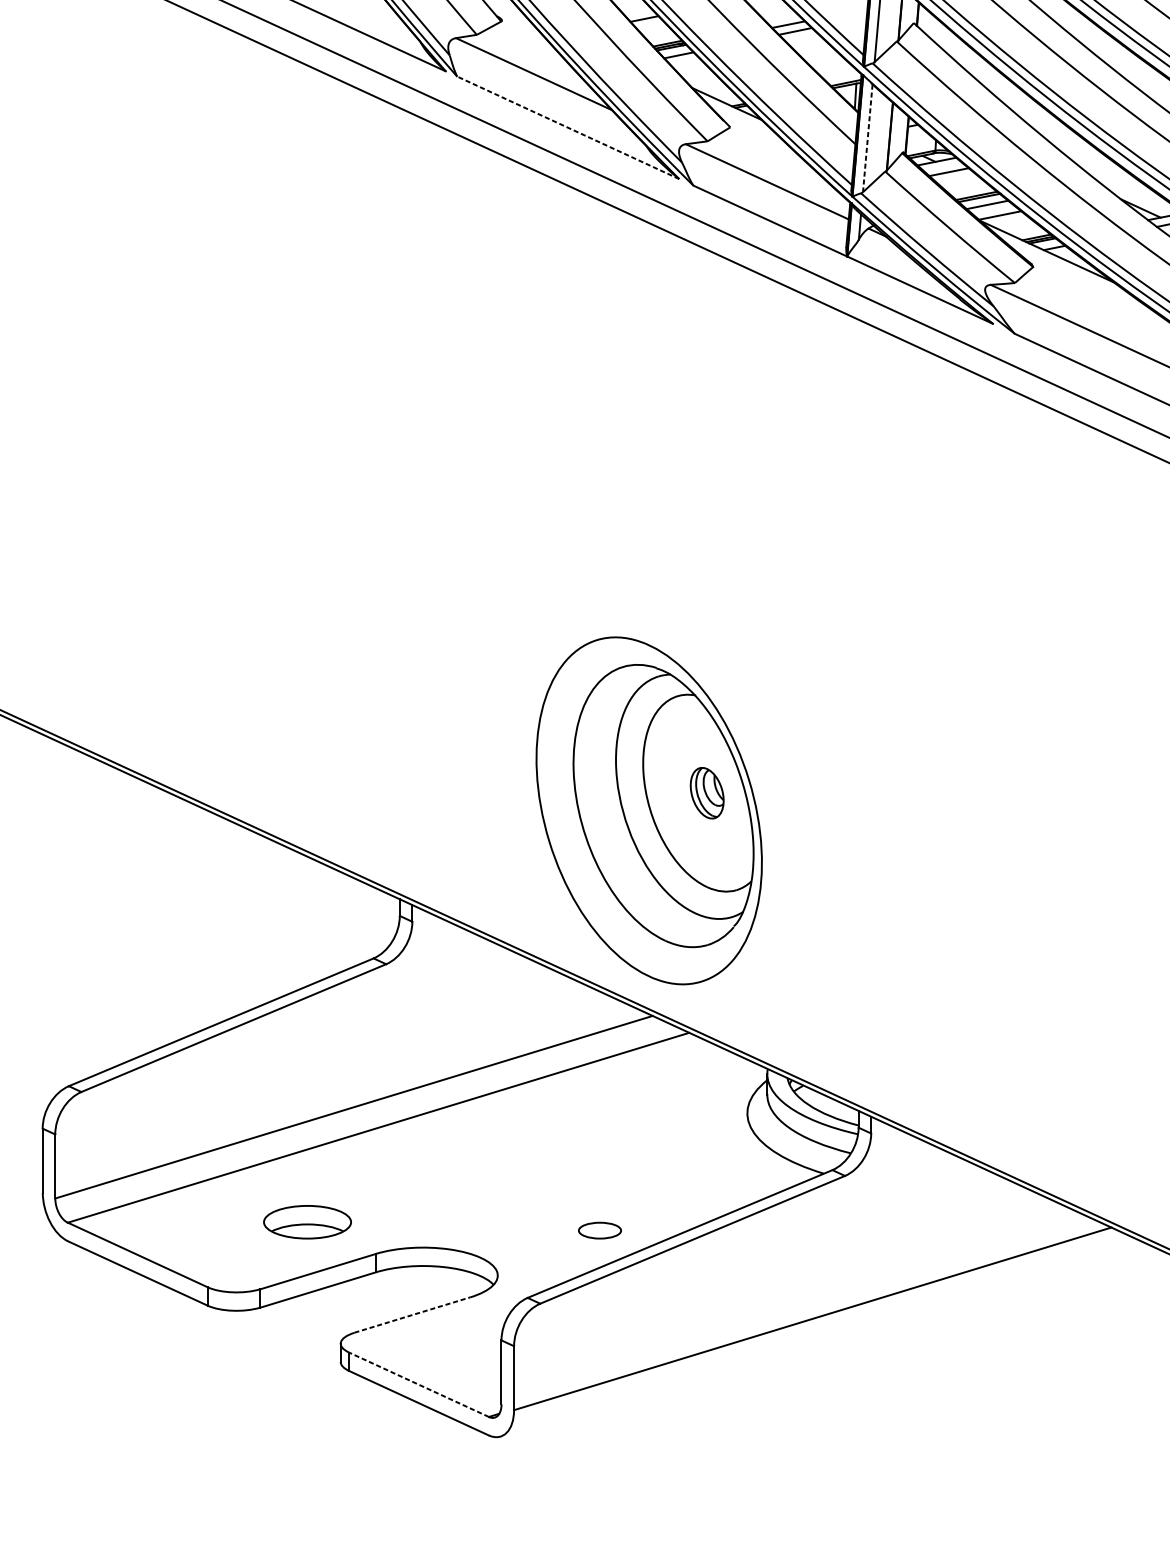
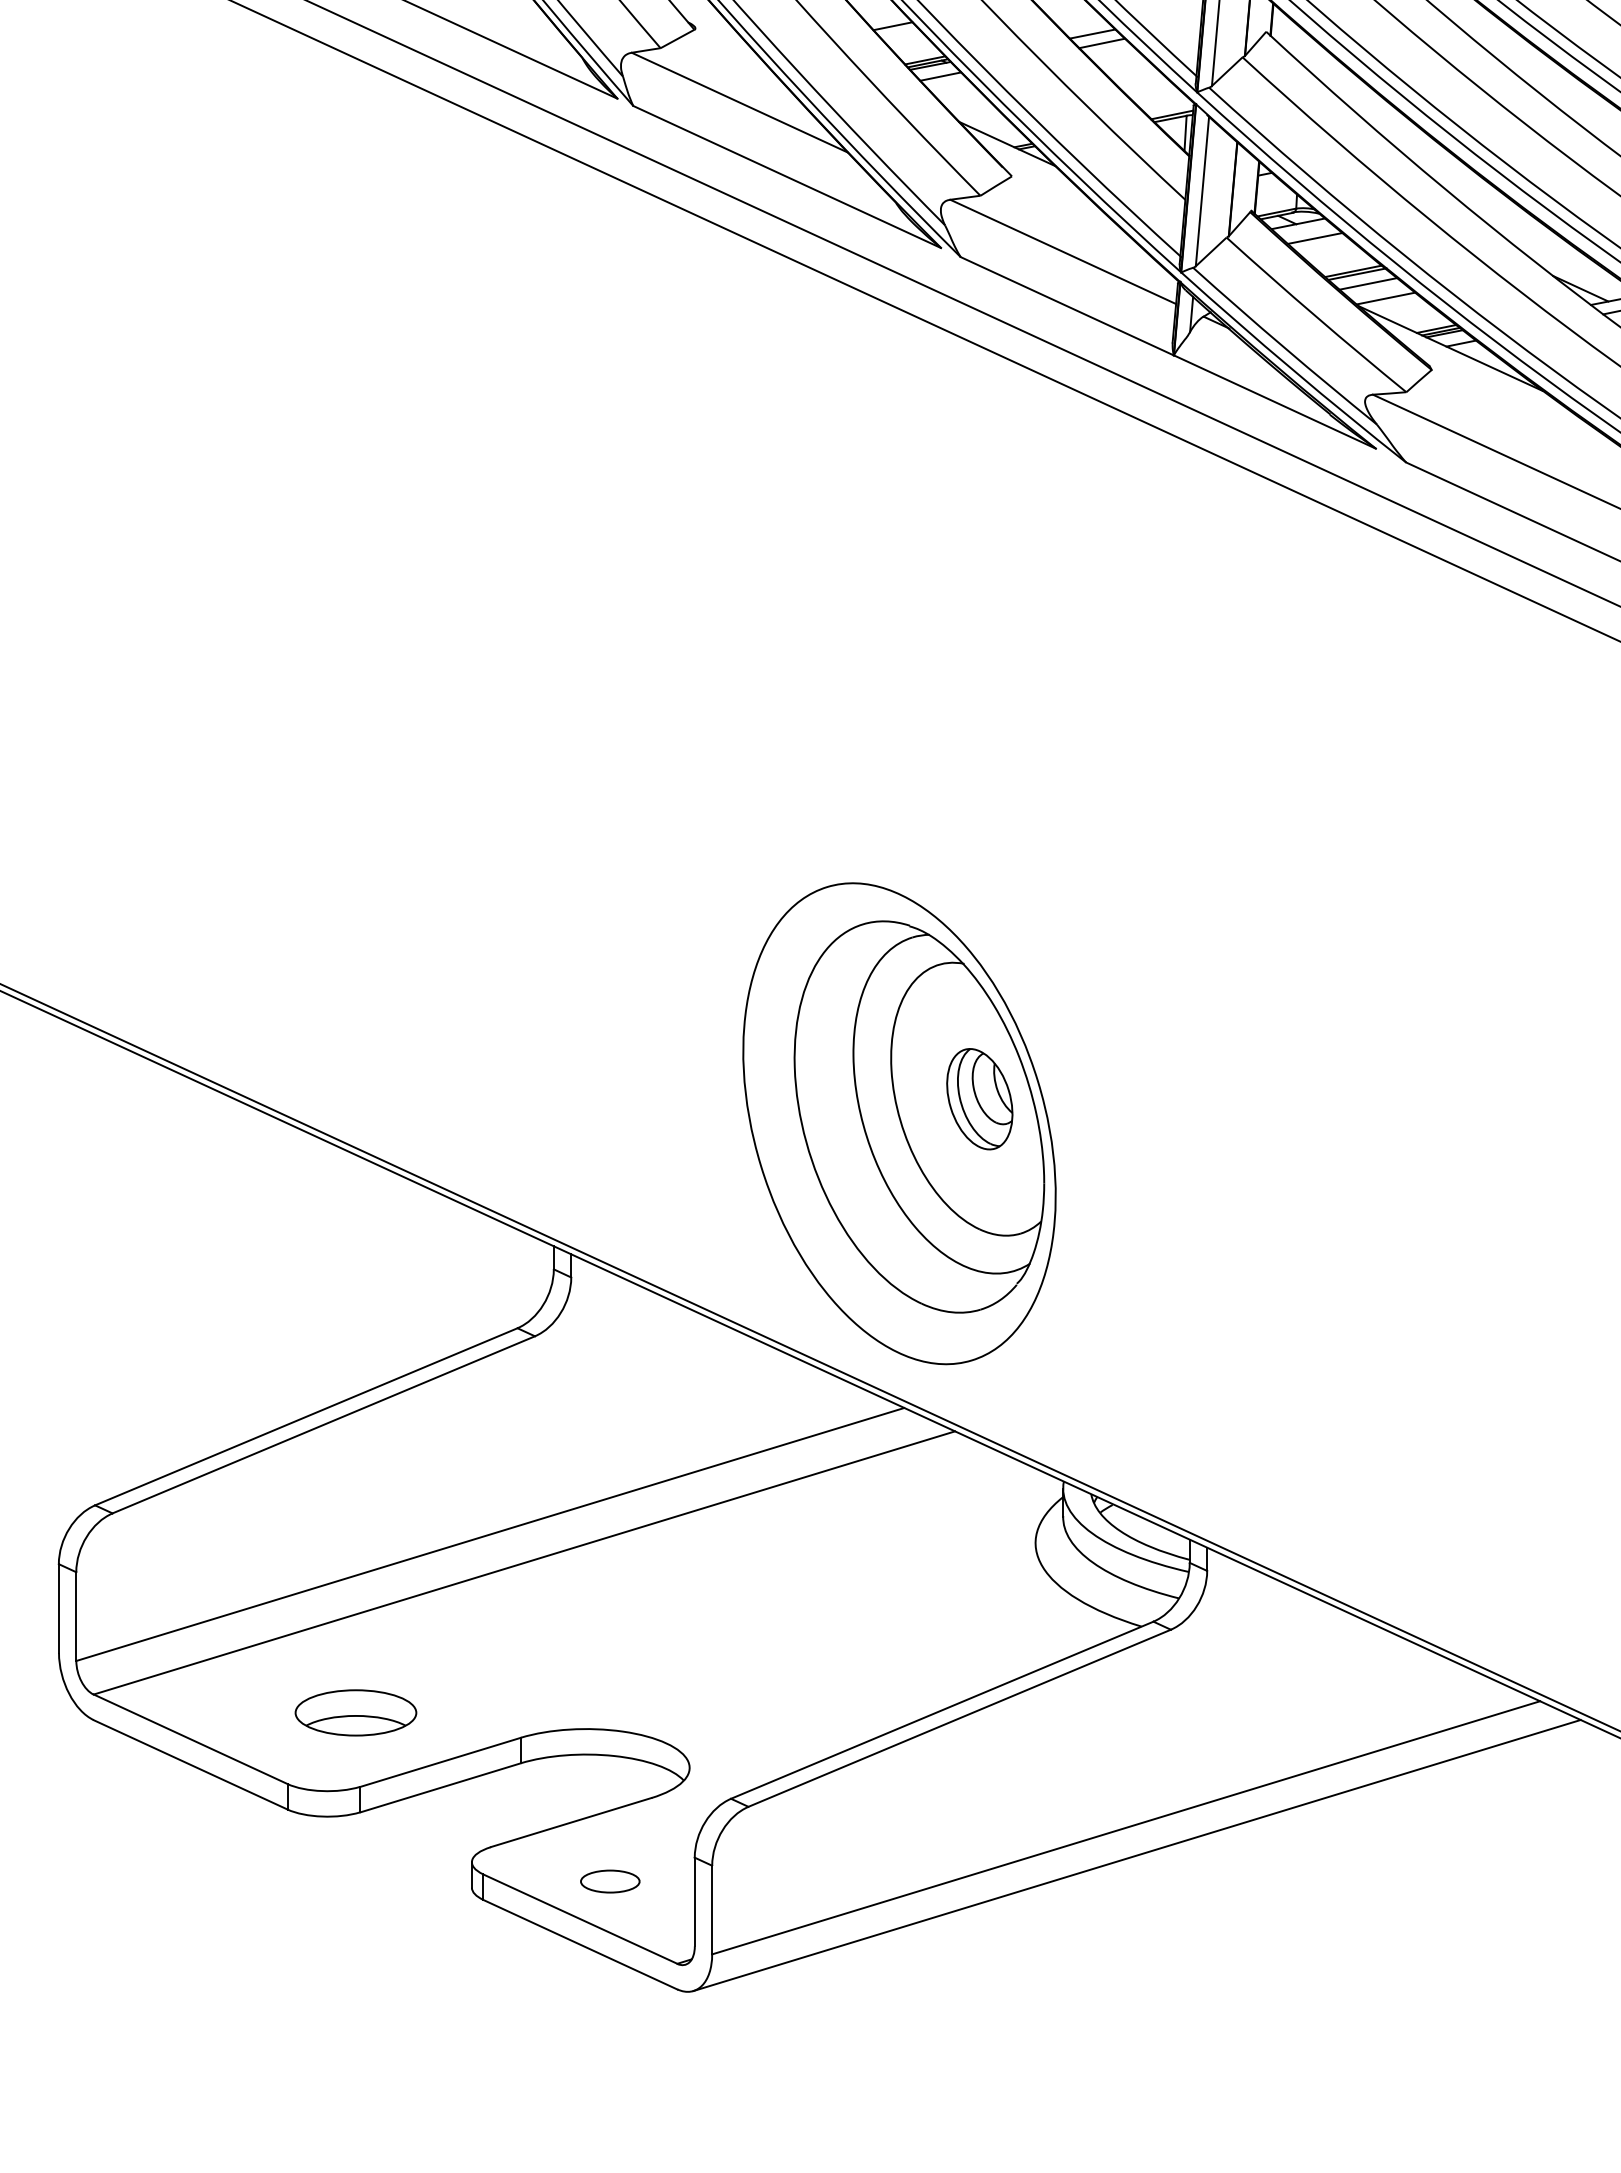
line: (567, 127) -> (786, 176), dashed -> solid
line: (867, 138) -> (1202, 191), dashed -> solid
part: (706, 793) -> (979, 1099), size x1.43
part: (307, 1221) -> (355, 1712), moved
part: (600, 1230) -> (610, 1881), moved
line: (412, 1315) -> (571, 1822), dashed -> solid
line: (820, 1338) -> (1136, 1855), added
line: (419, 1385) -> (580, 1919), dashed -> solid

